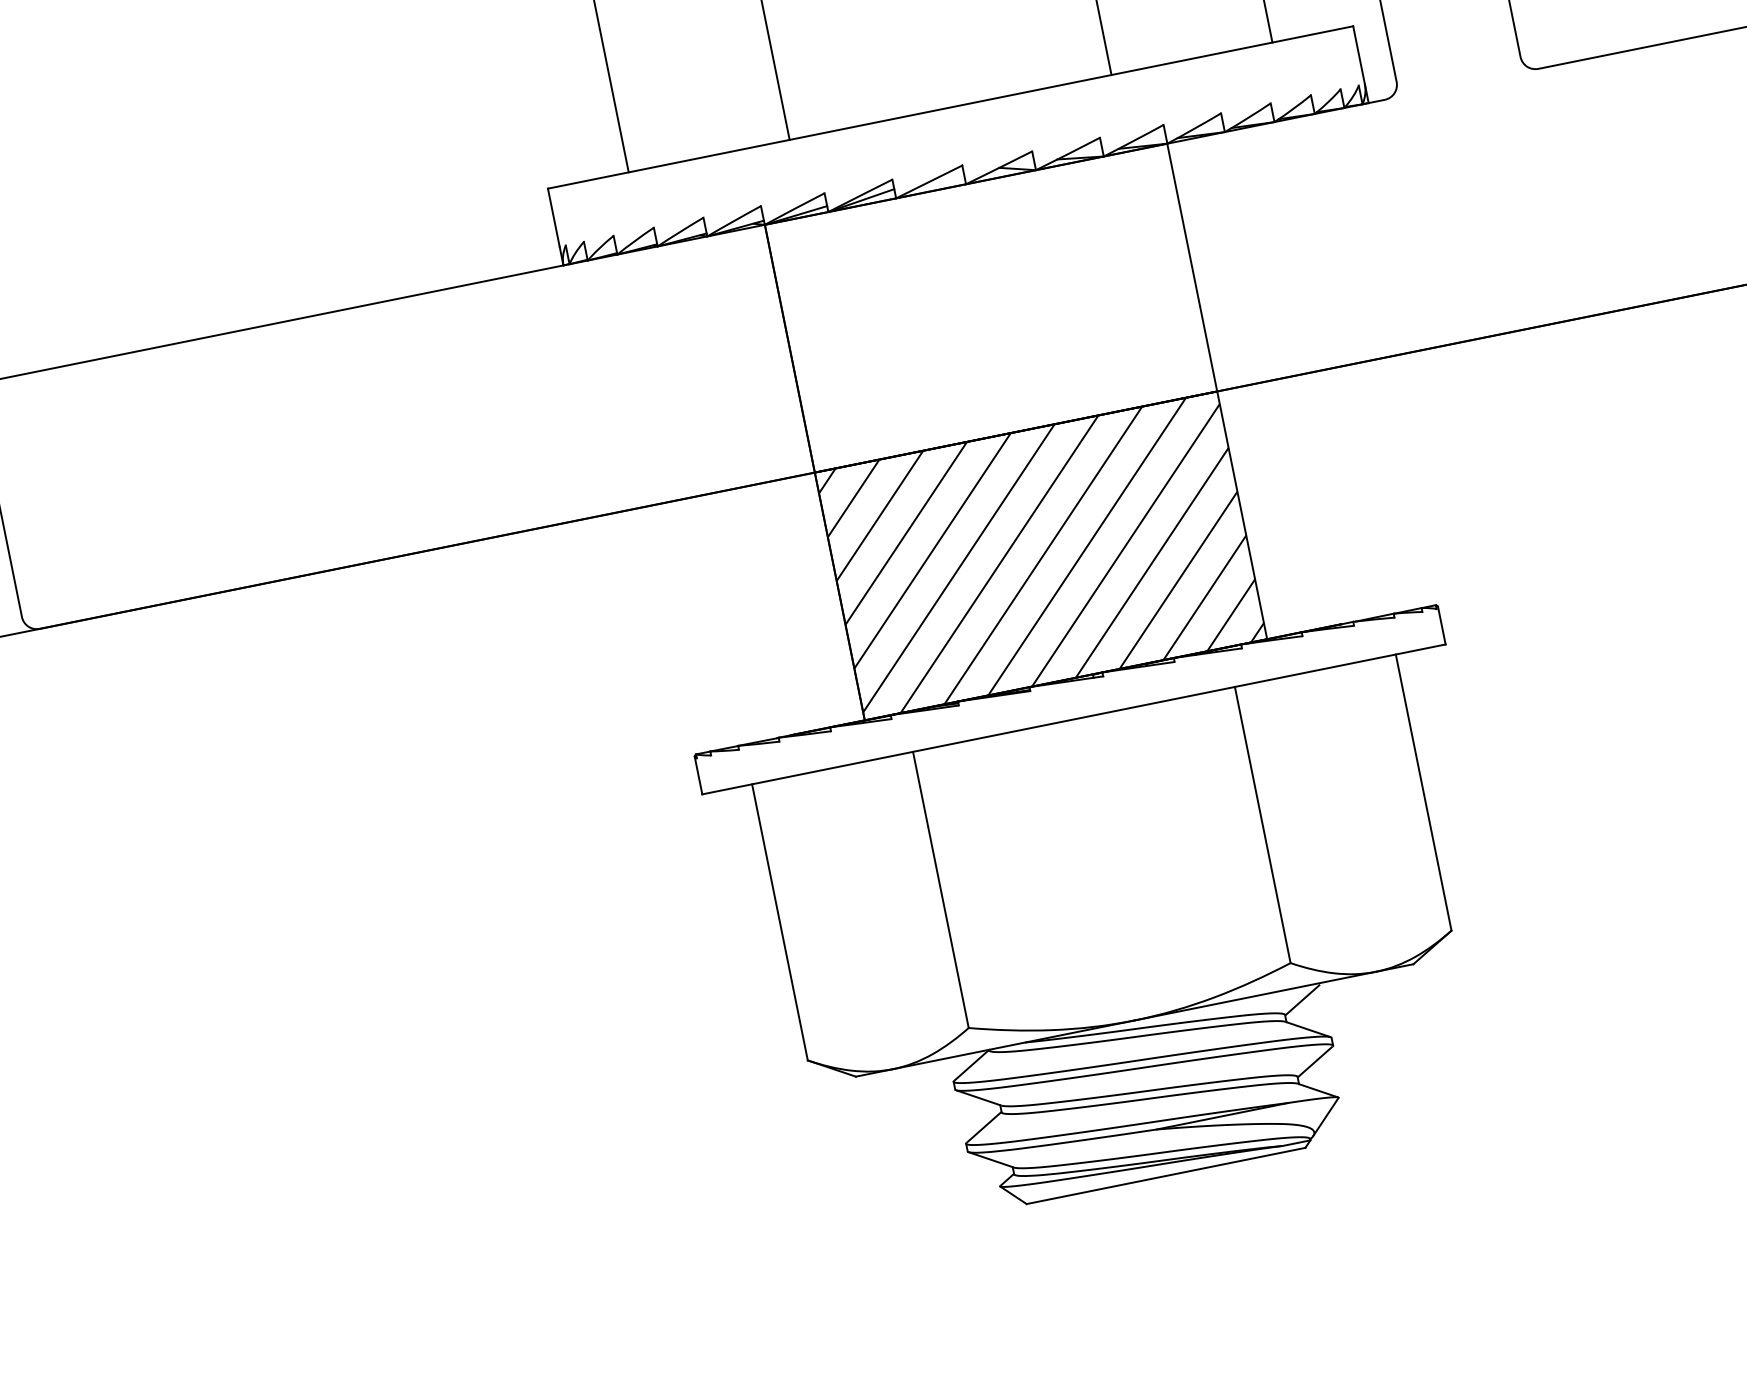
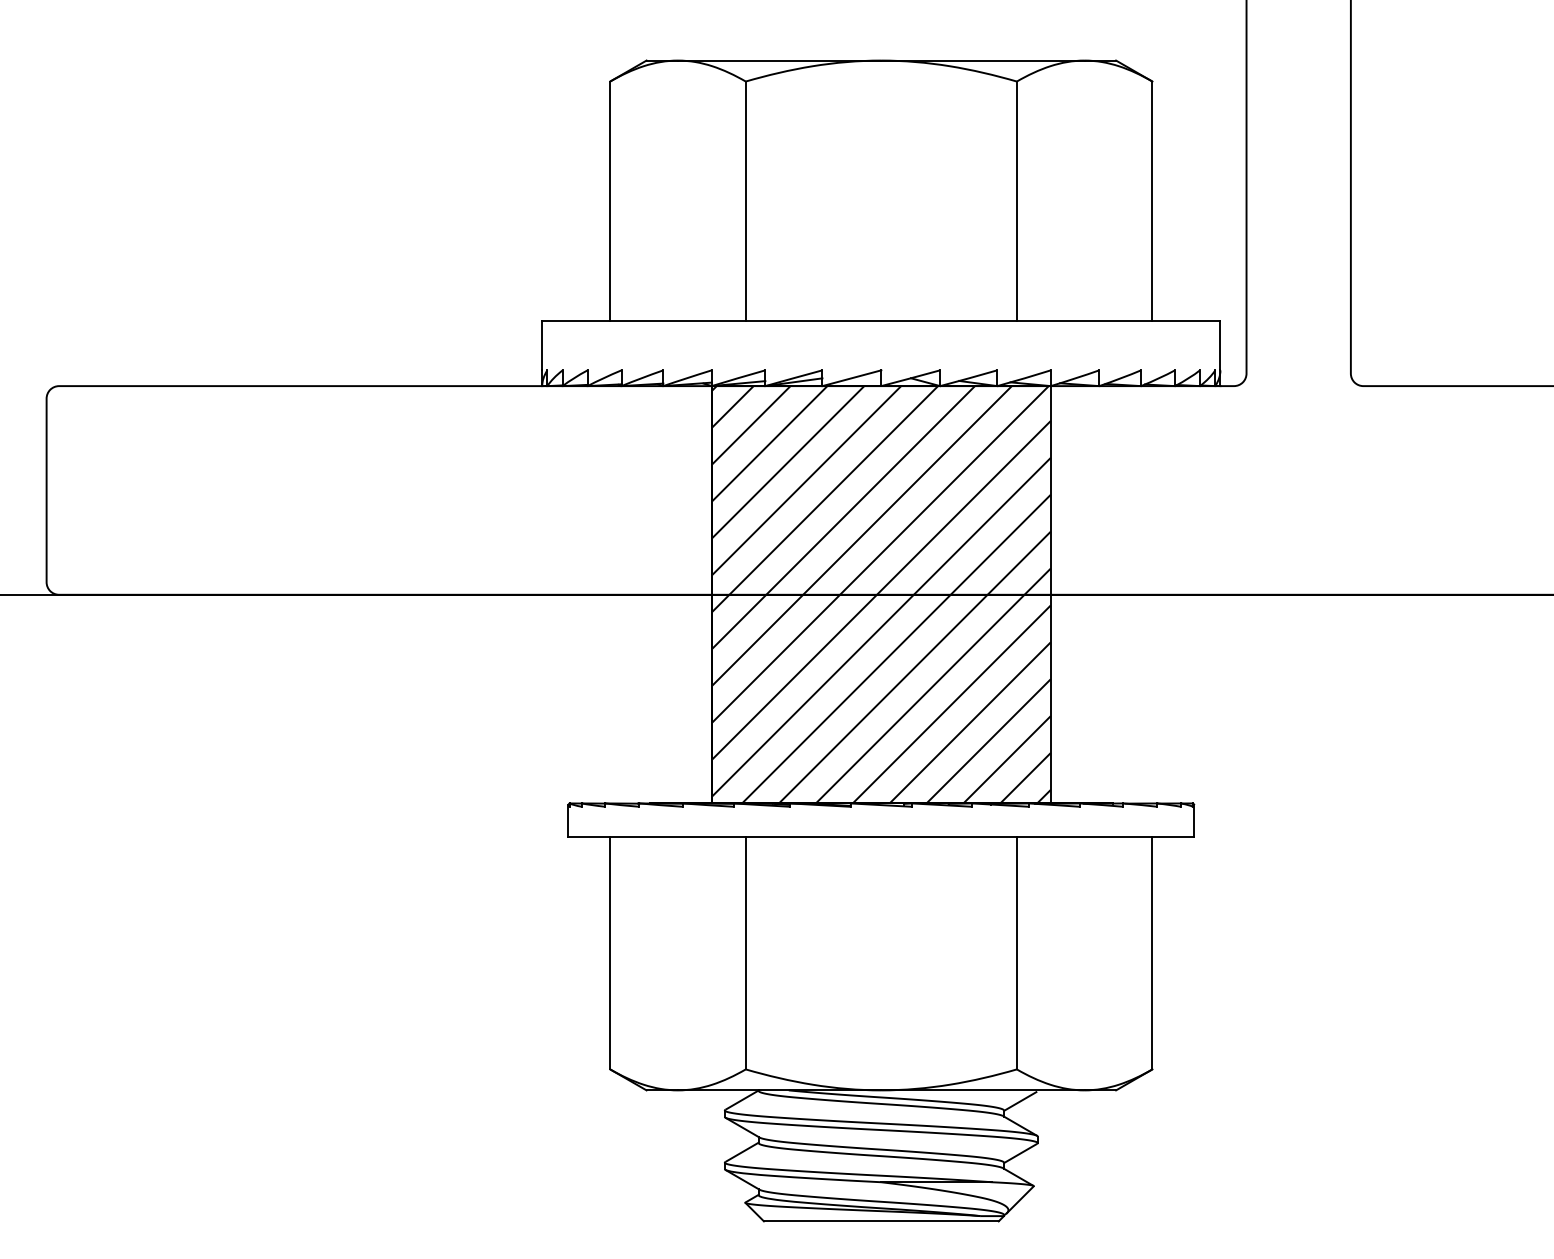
hatch: (990, 308) -> (880, 490), added

